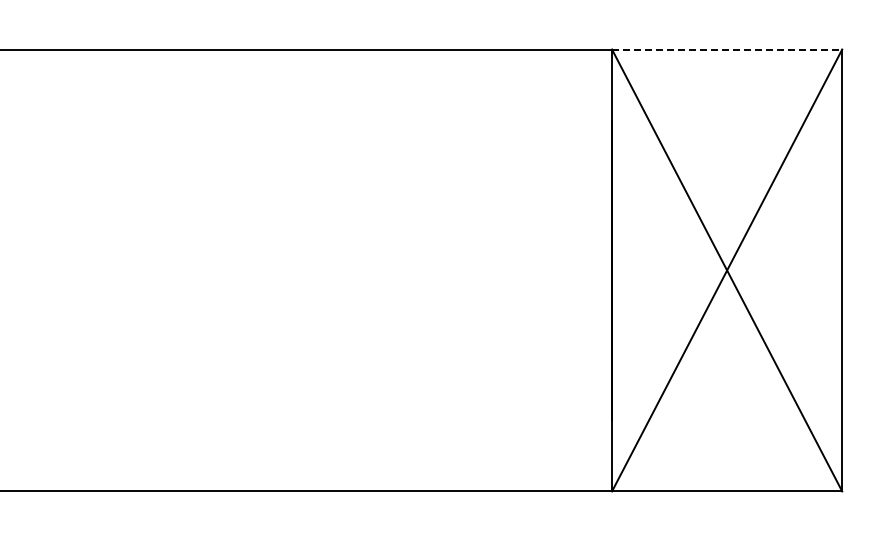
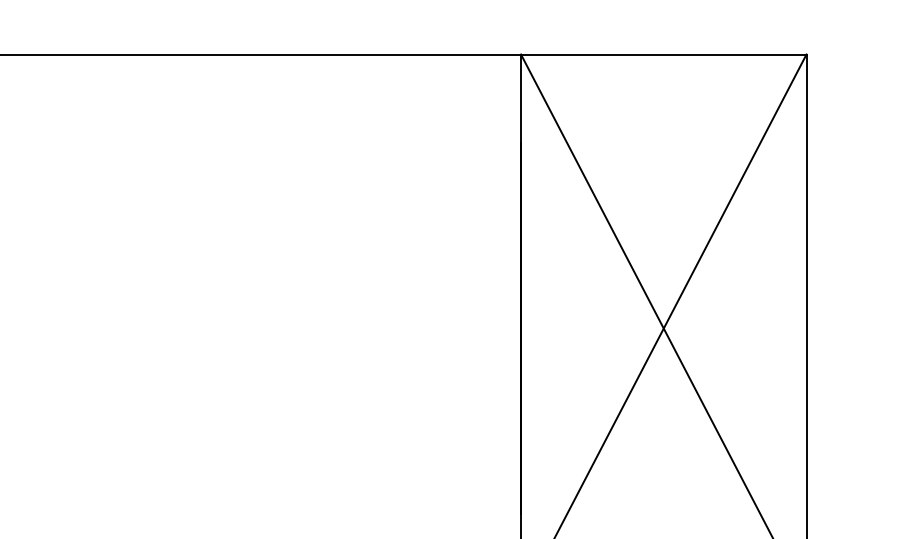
line: (727, 49) -> (664, 54), dashed -> solid

